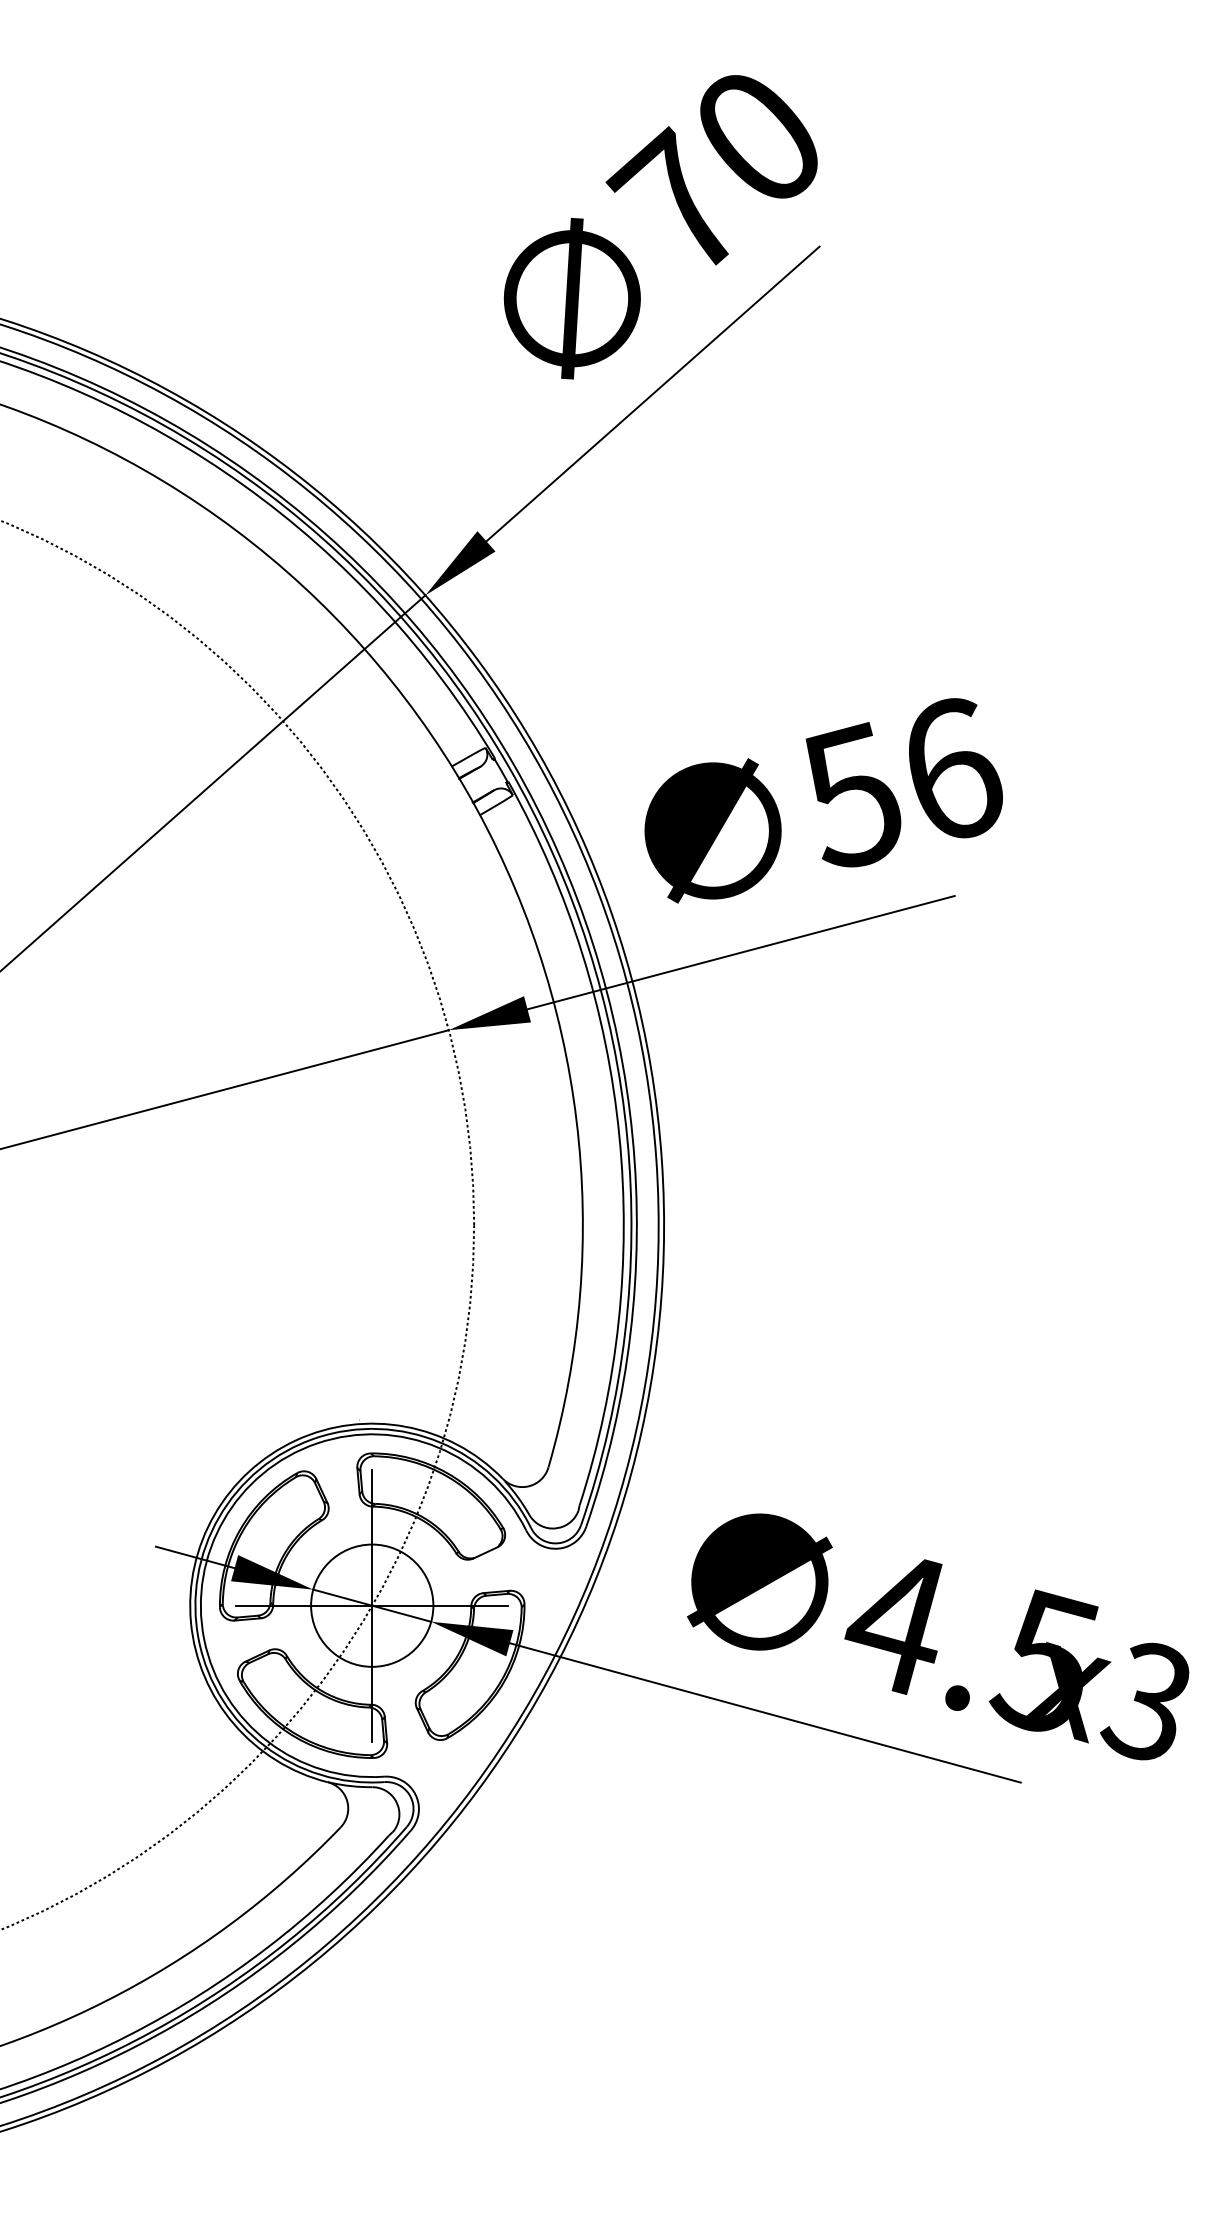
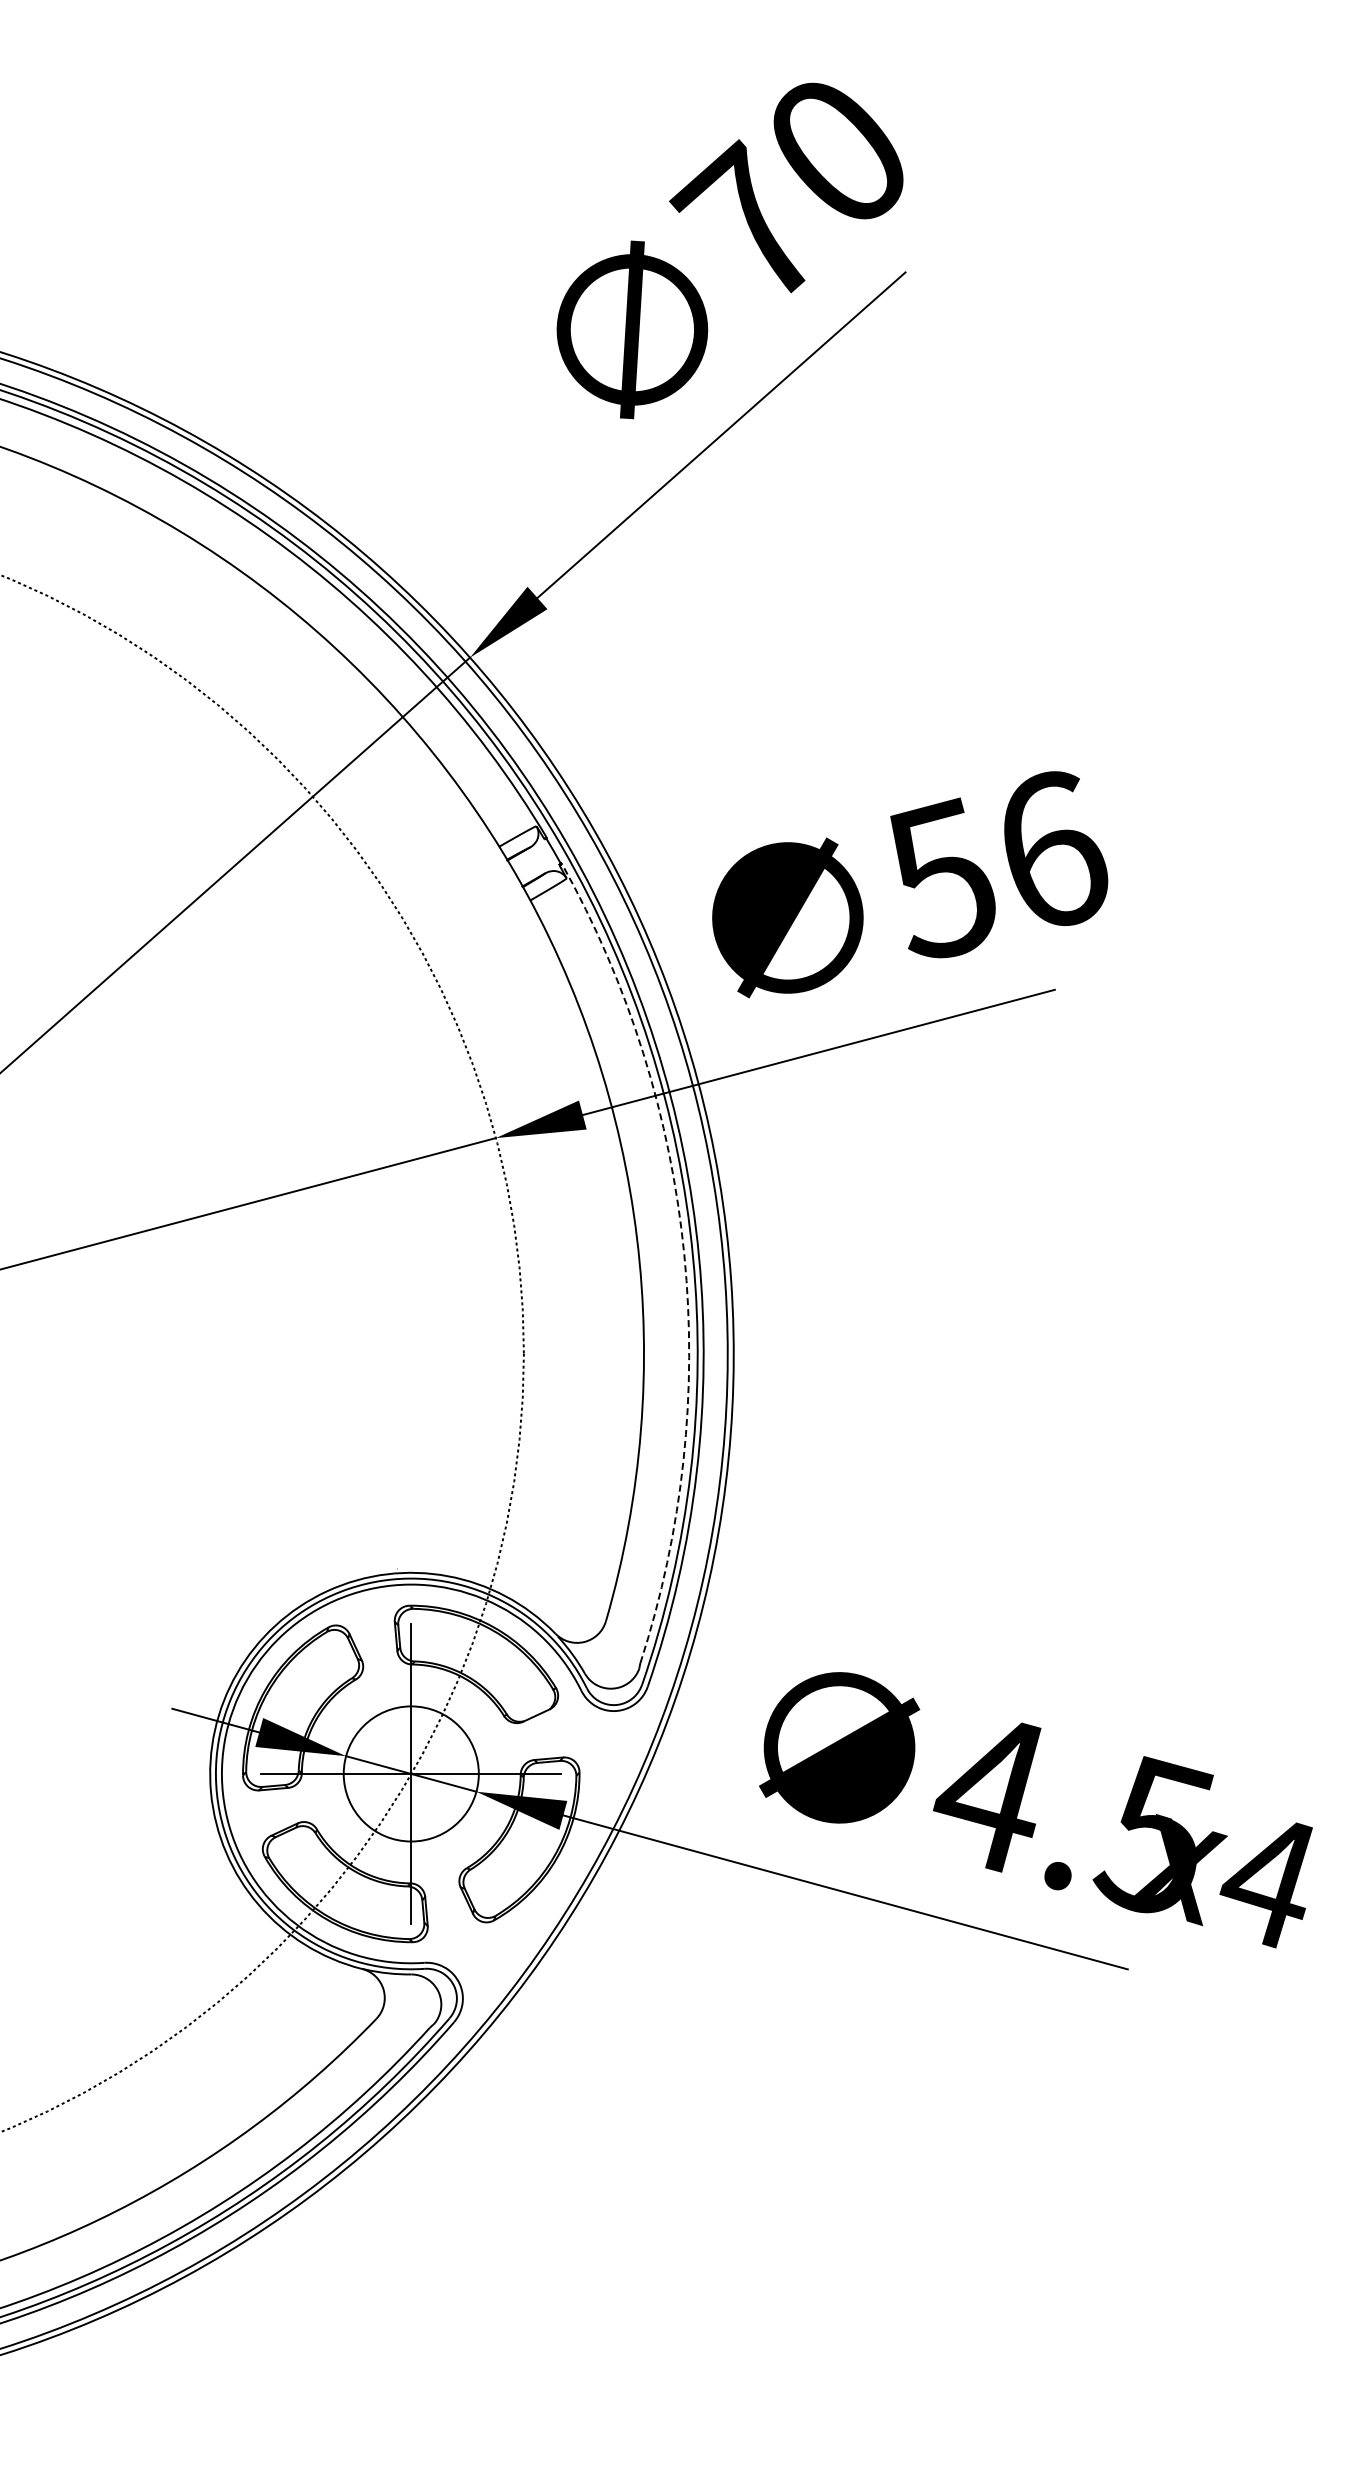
arc: (619, 1135) -> (684, 1254), solid -> dashed
text: (1144, 1703) -> (1264, 1881), x3 -> x4

